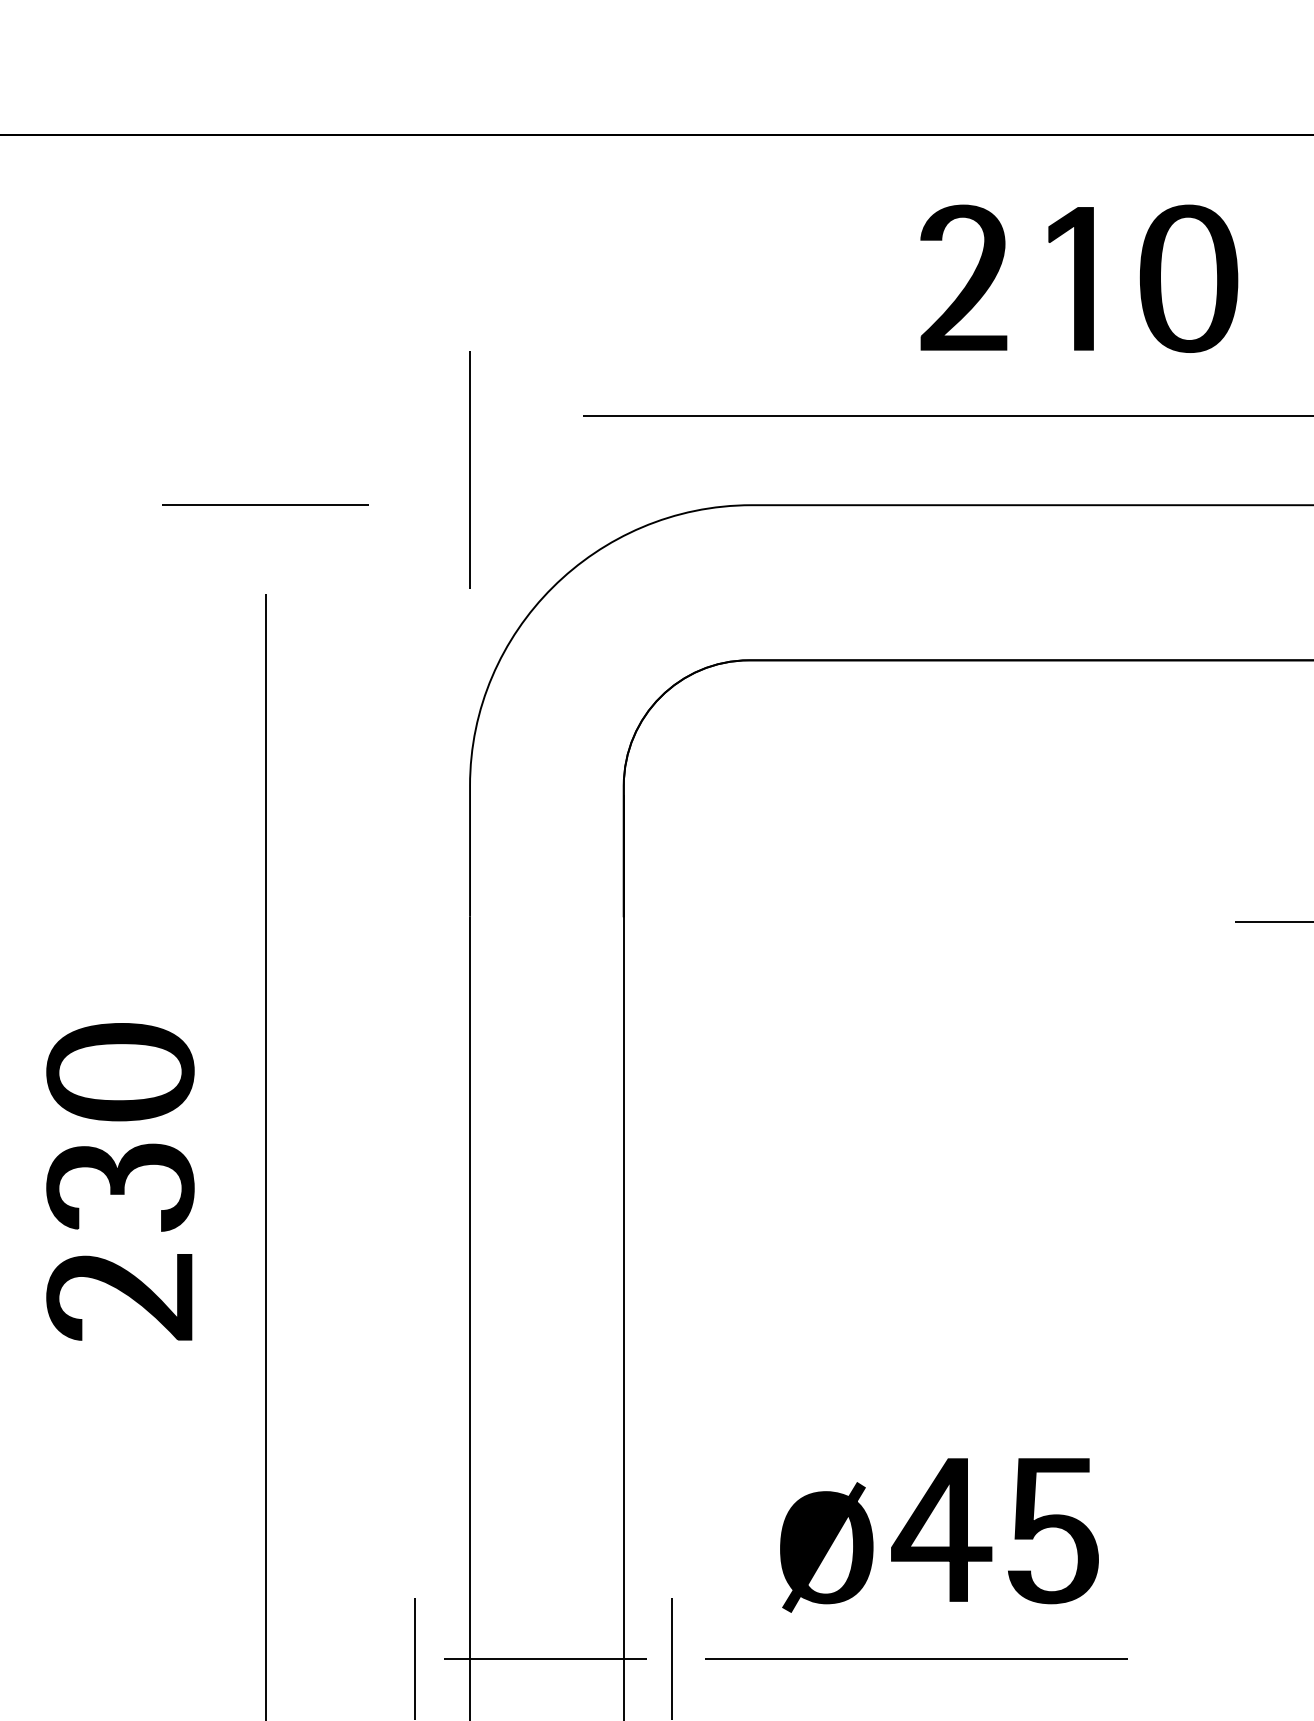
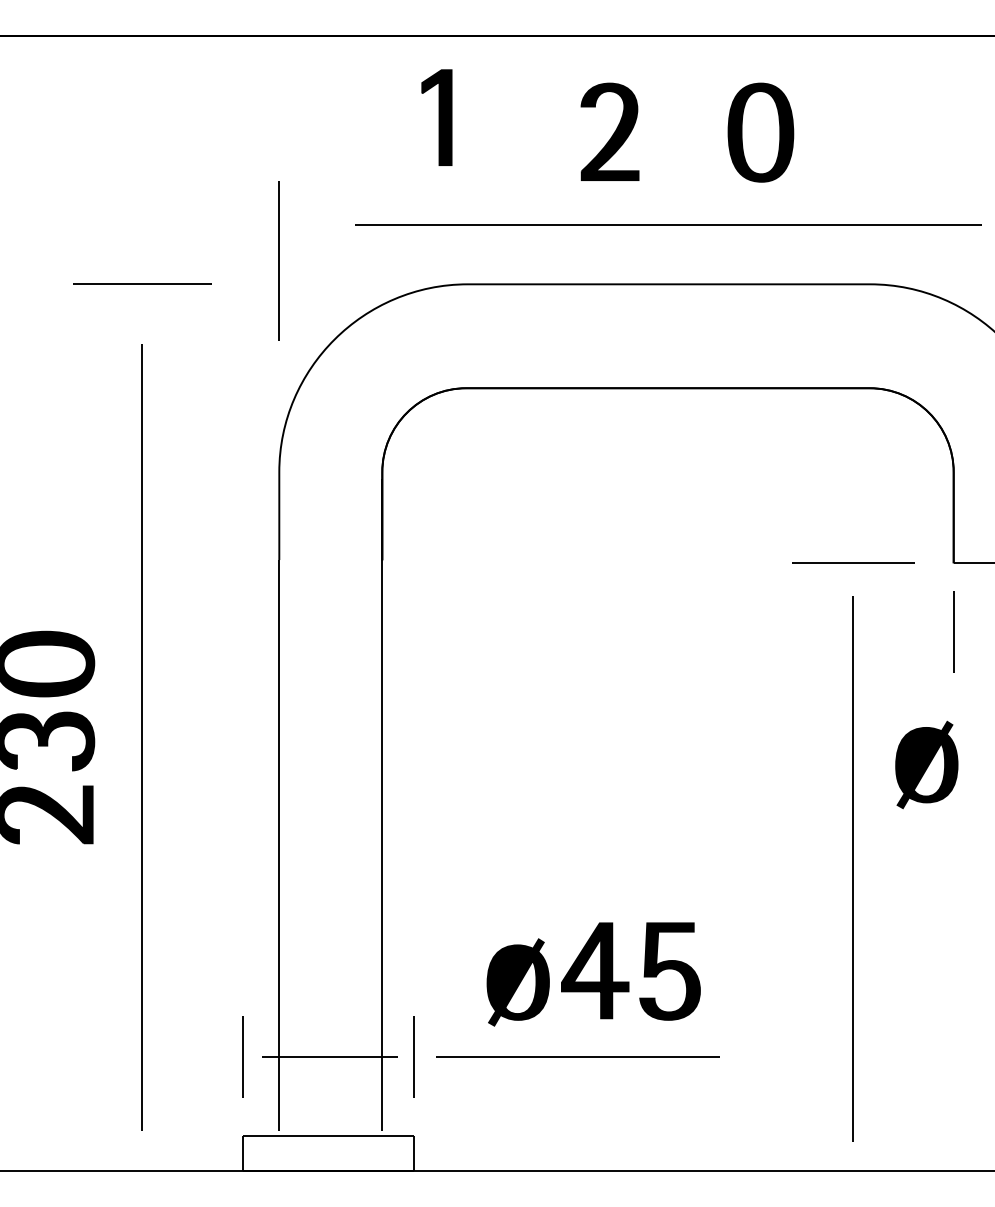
part: (1070, 278) -> (436, 117), moved

